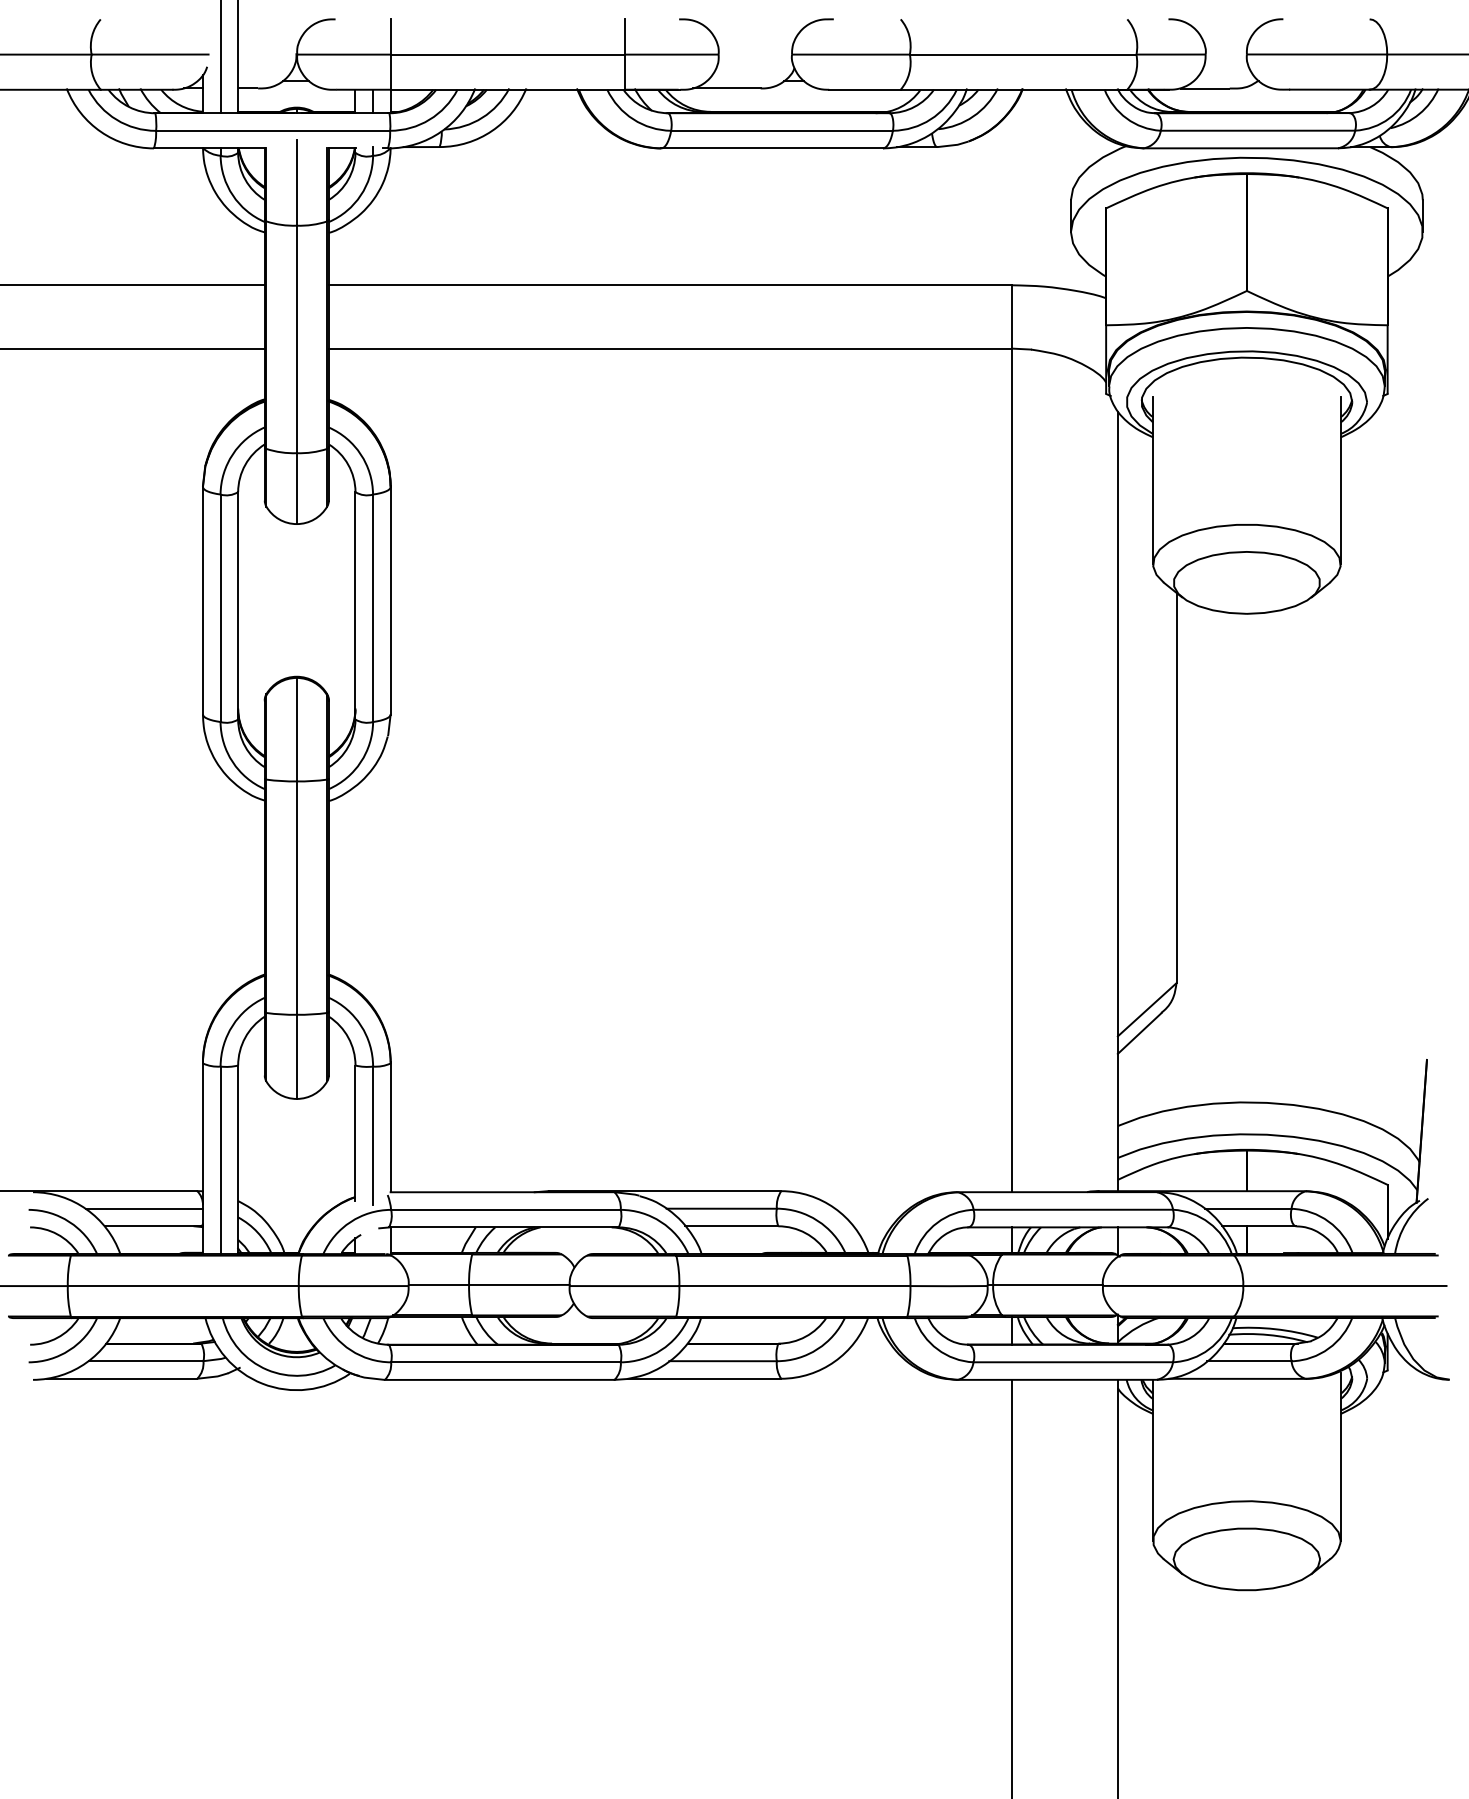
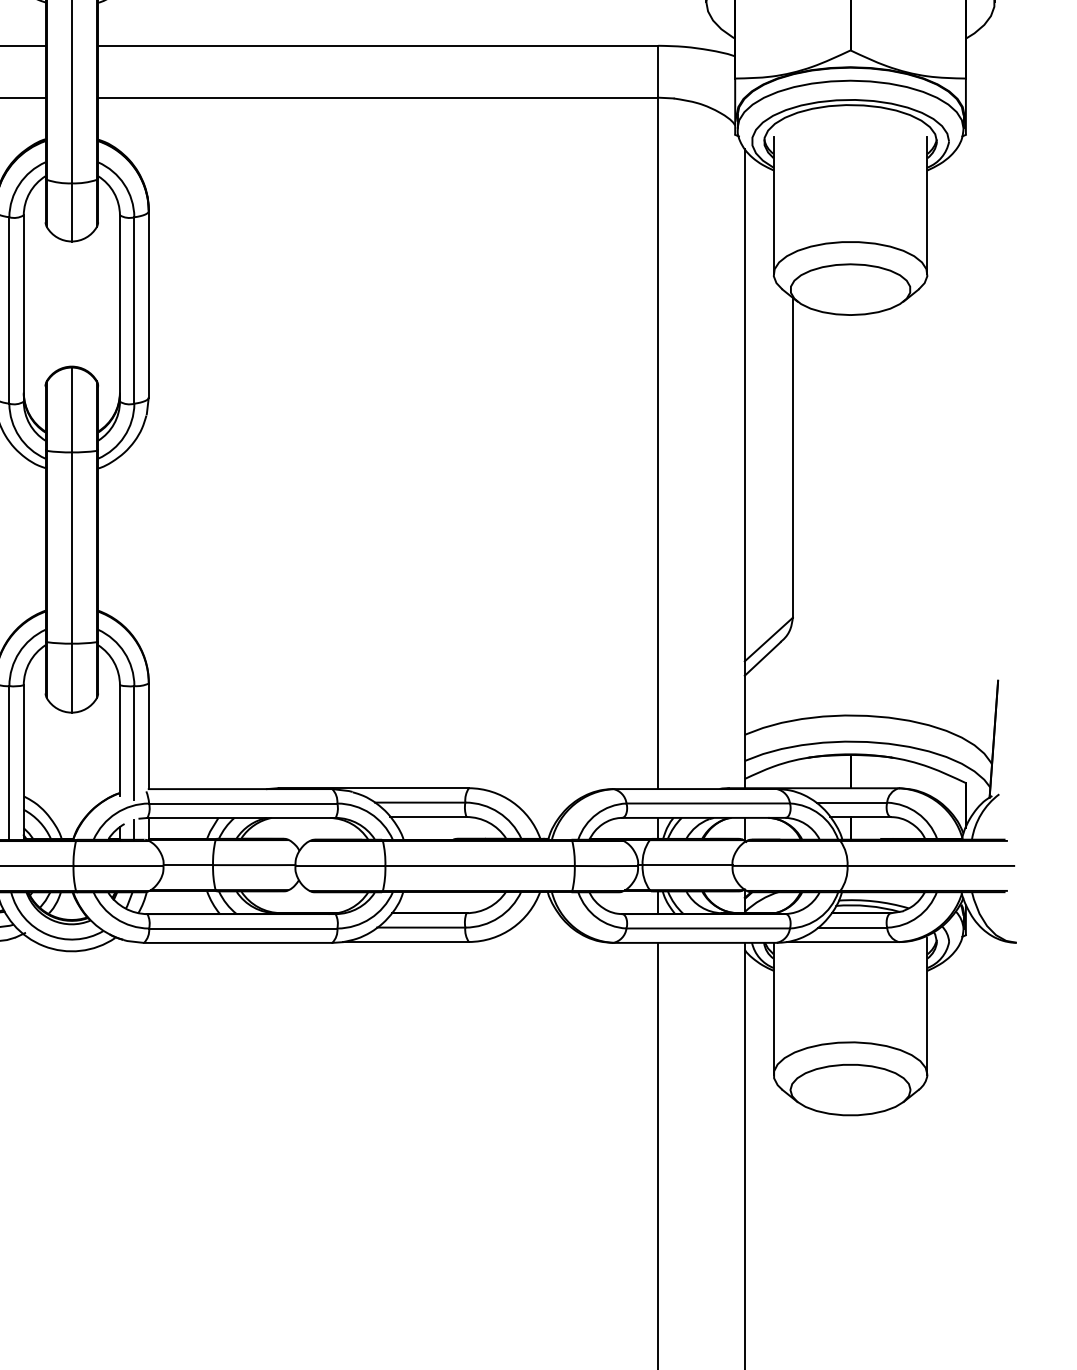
line: (373, 1241) -> (134, 829), added

